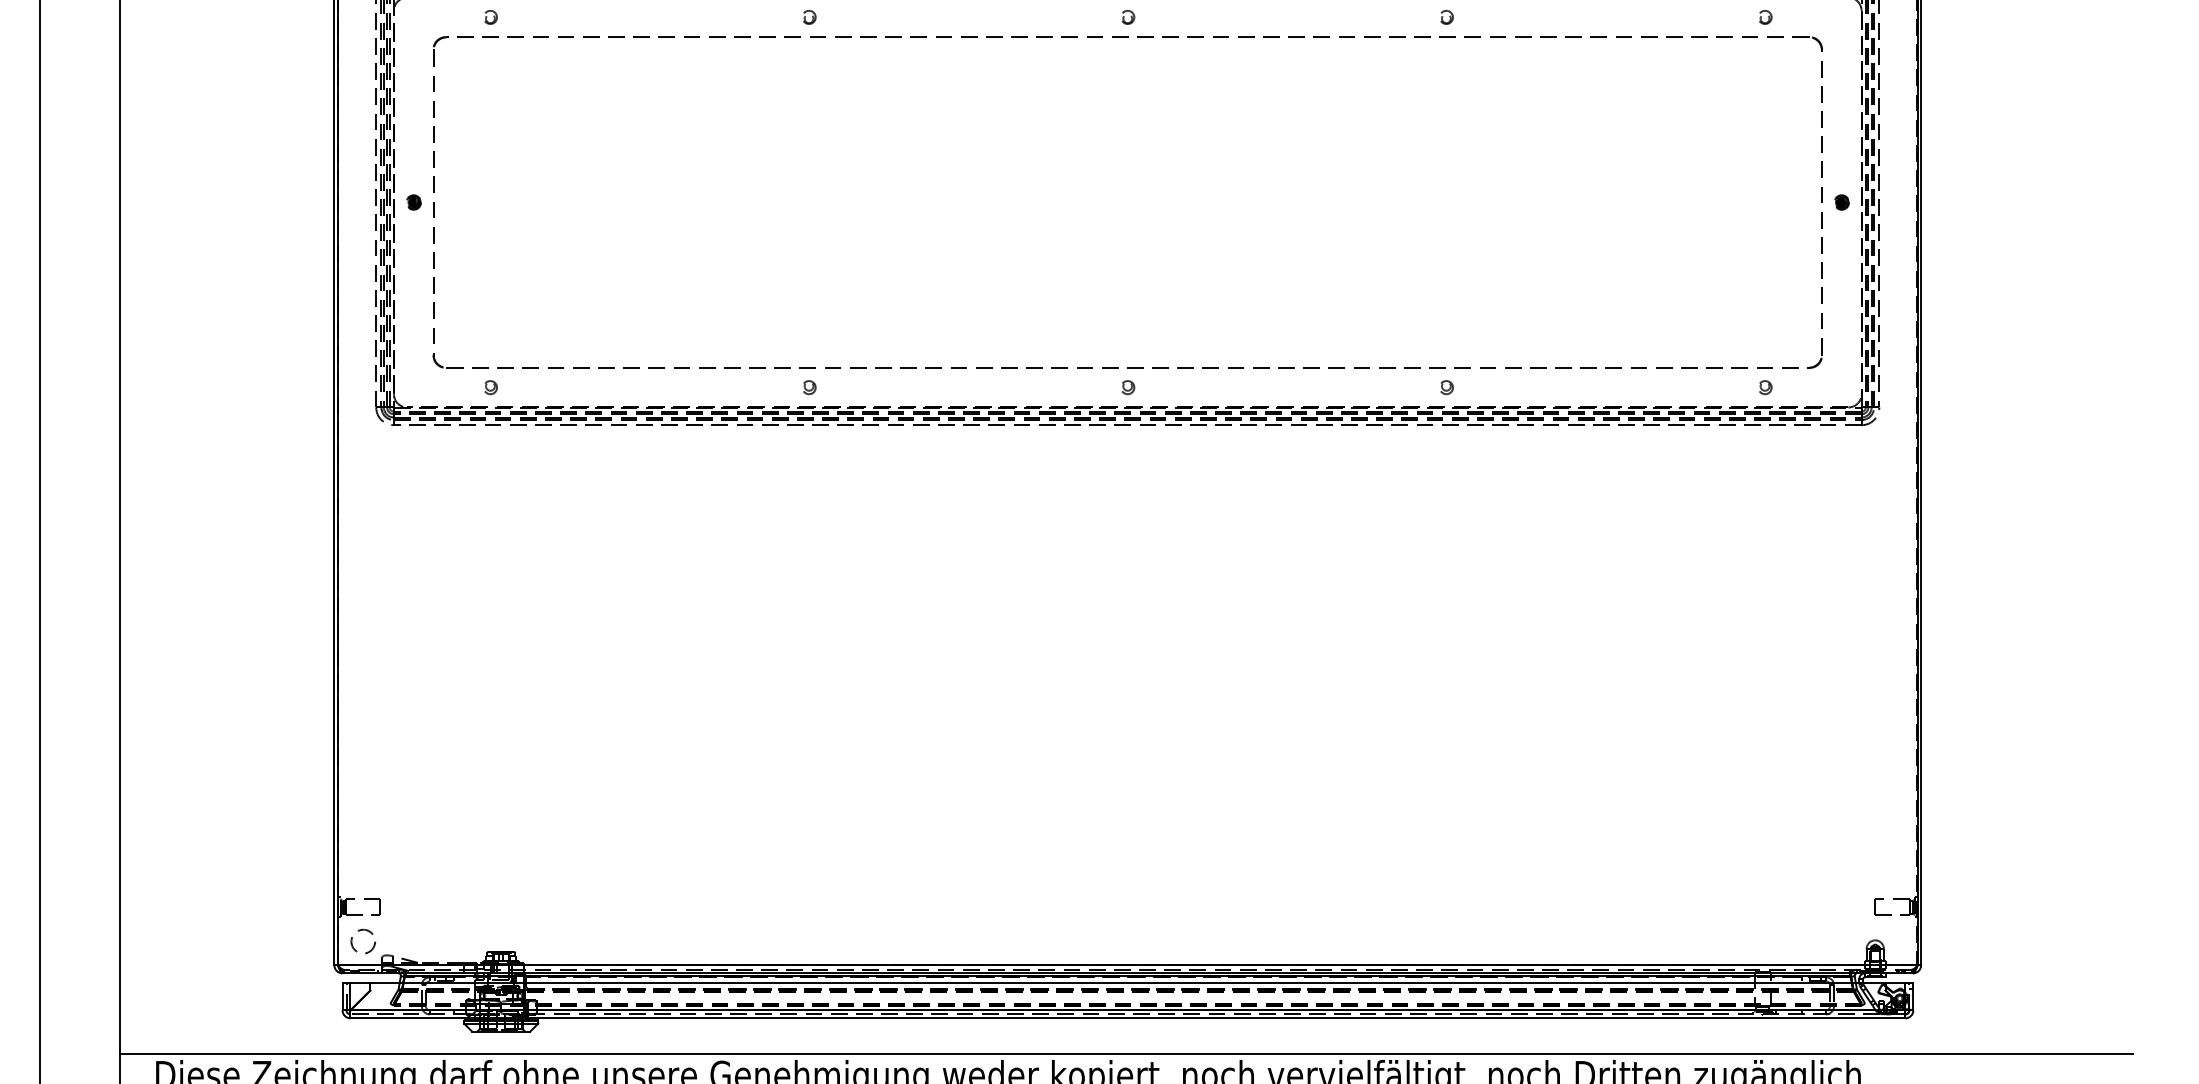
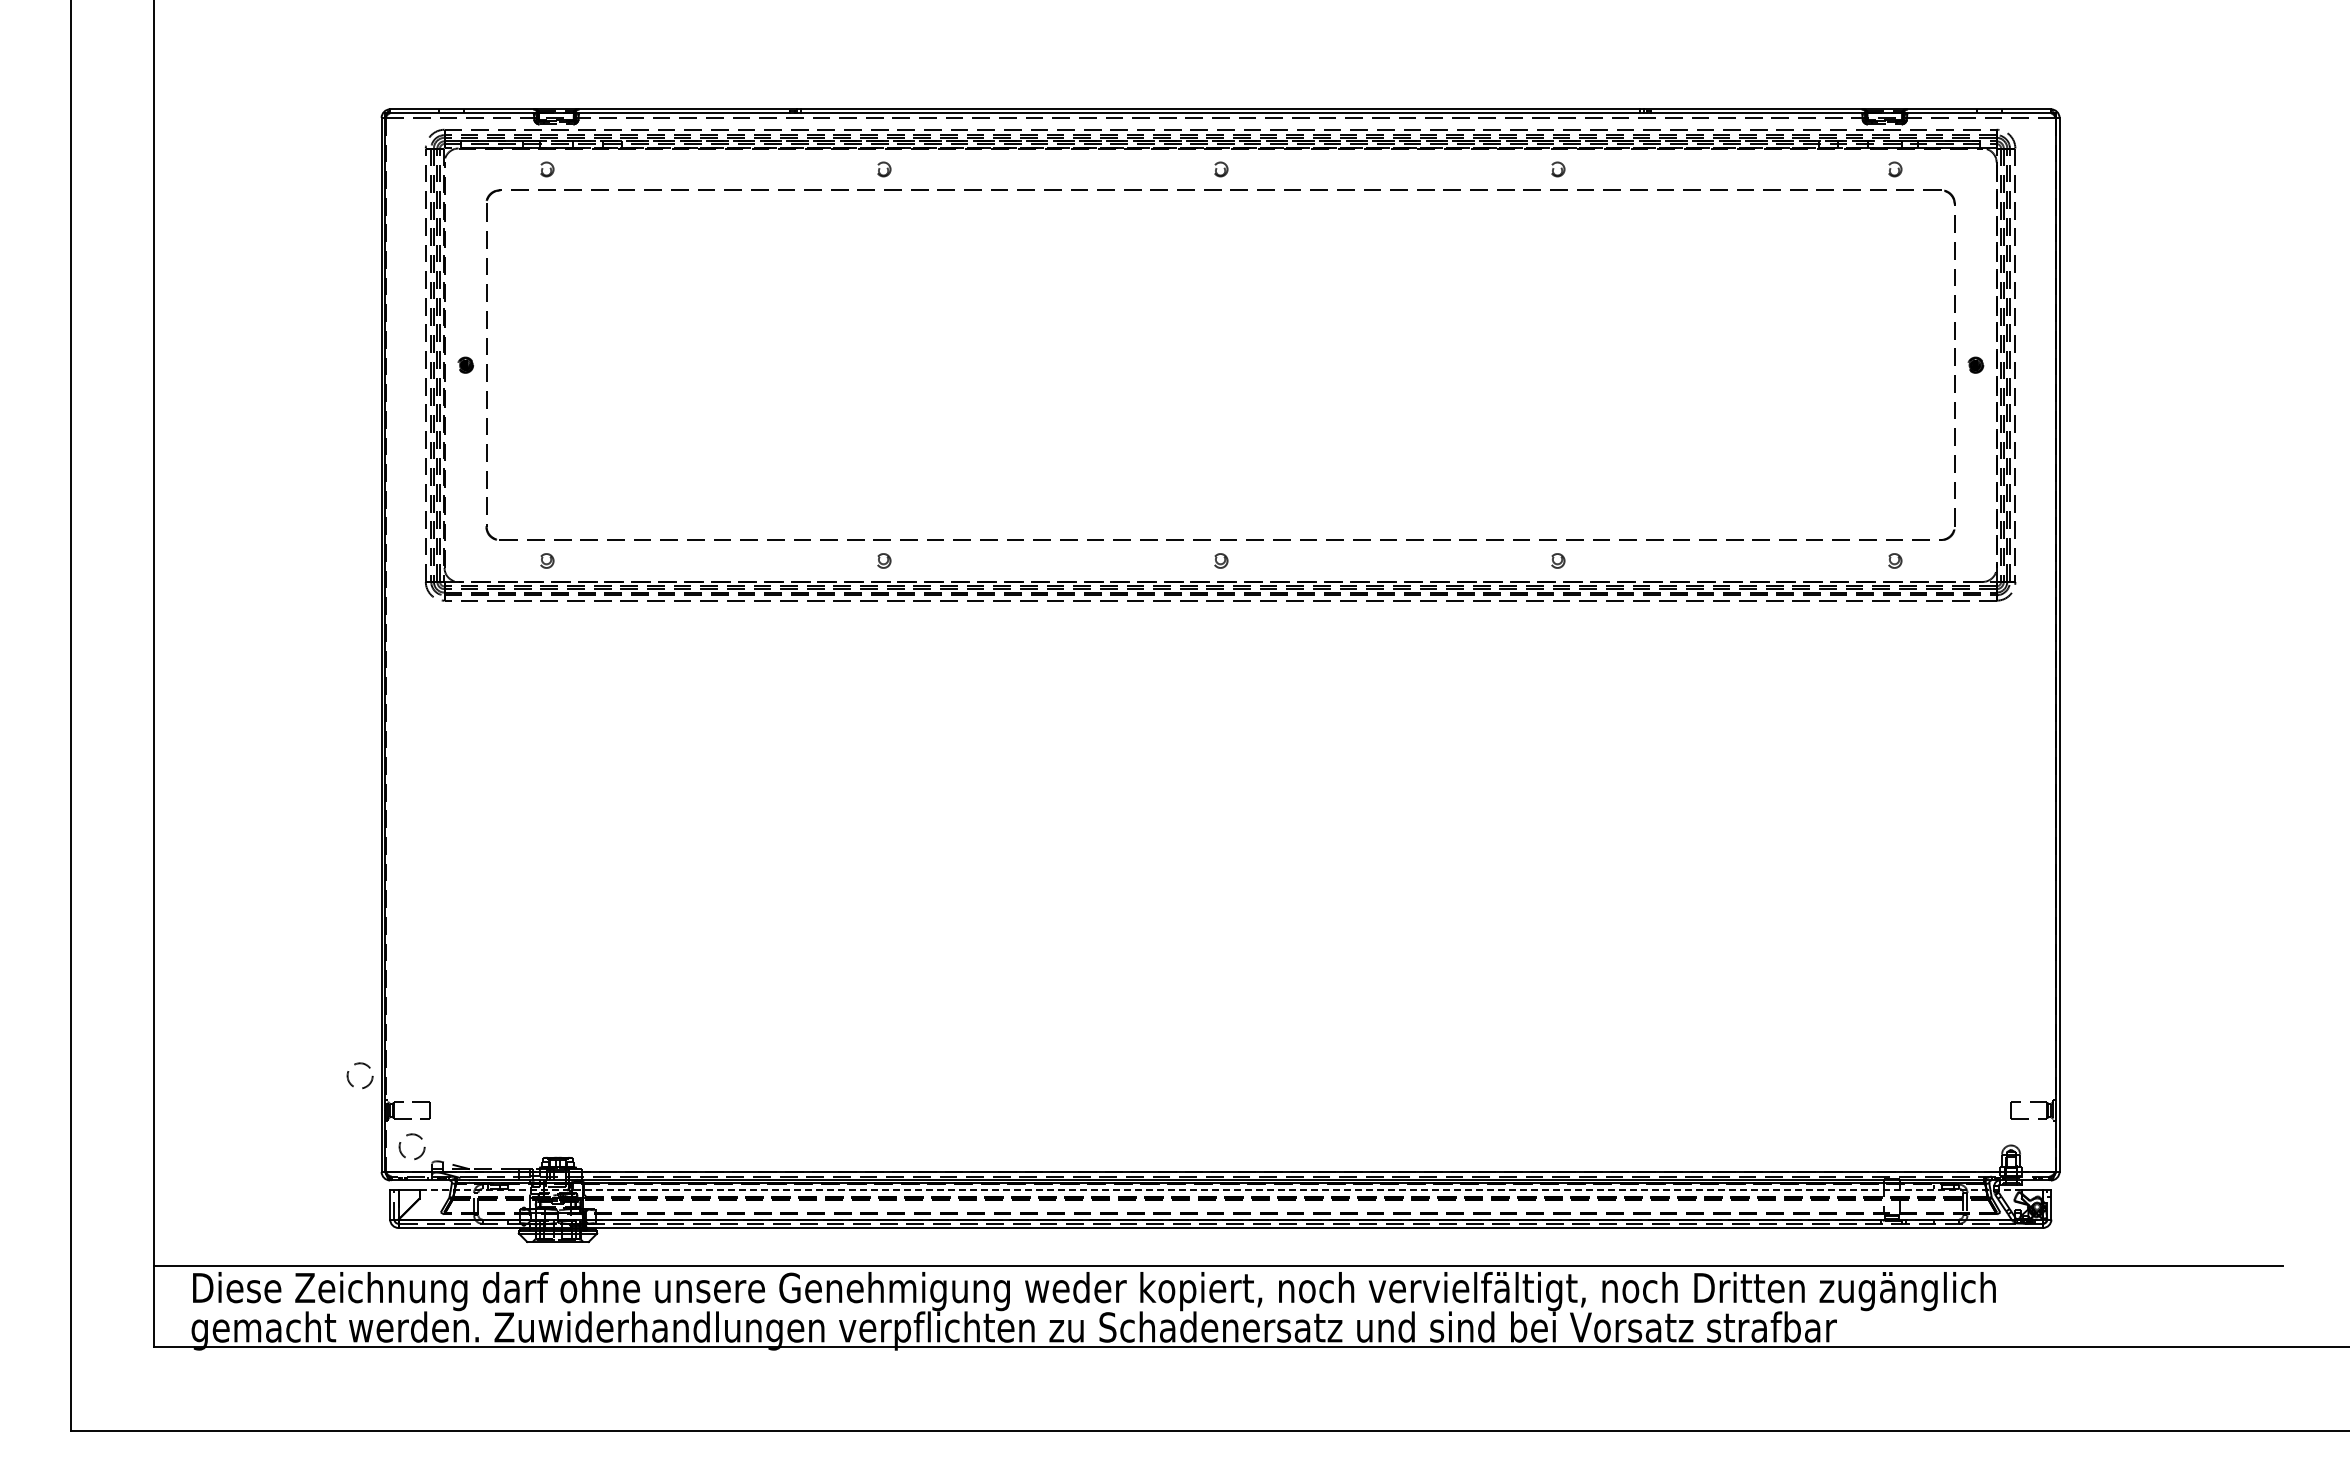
circle: (313, 874) -> (359, 1075), added
line: (1128, 982) -> (1221, 1190), solid -> dashed

